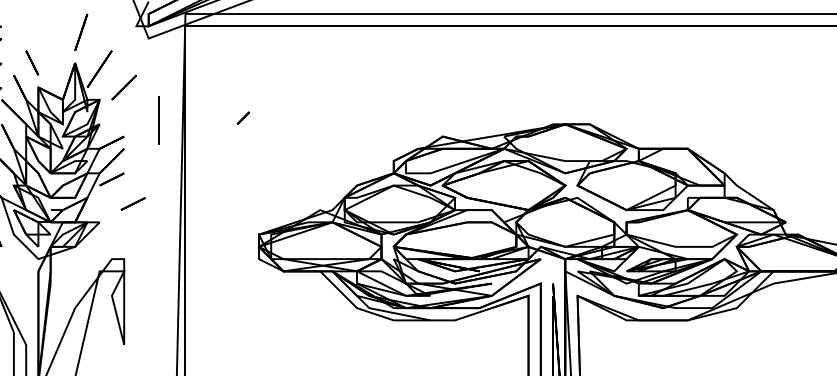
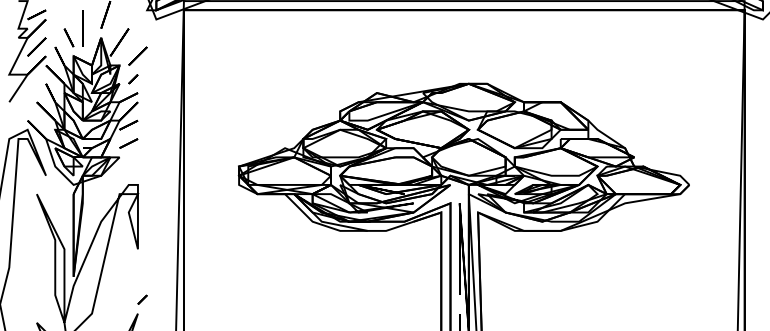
line: (243, 118) -> (133, 79), moved
line: (158, 119) -> (82, 28), moved
line: (132, 203) -> (128, 143), moved

